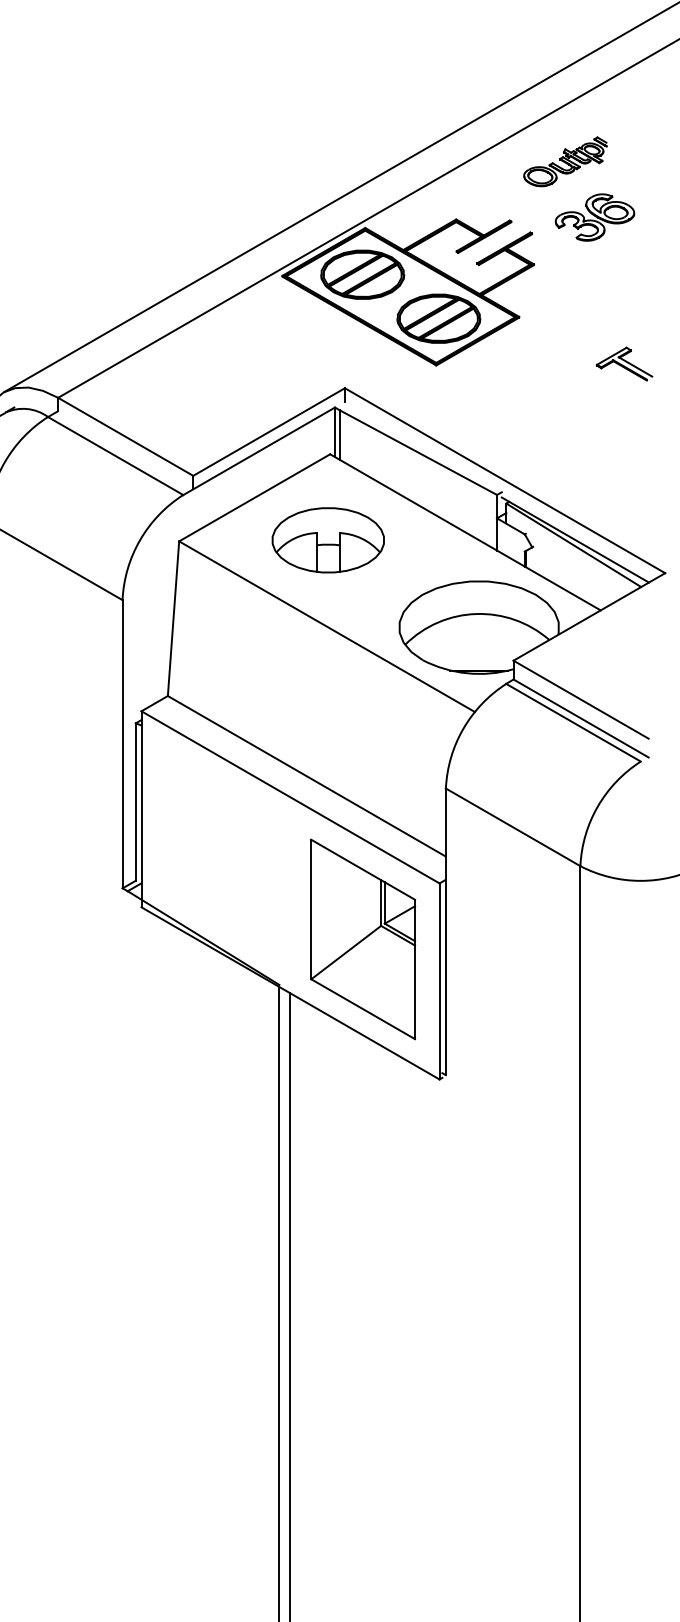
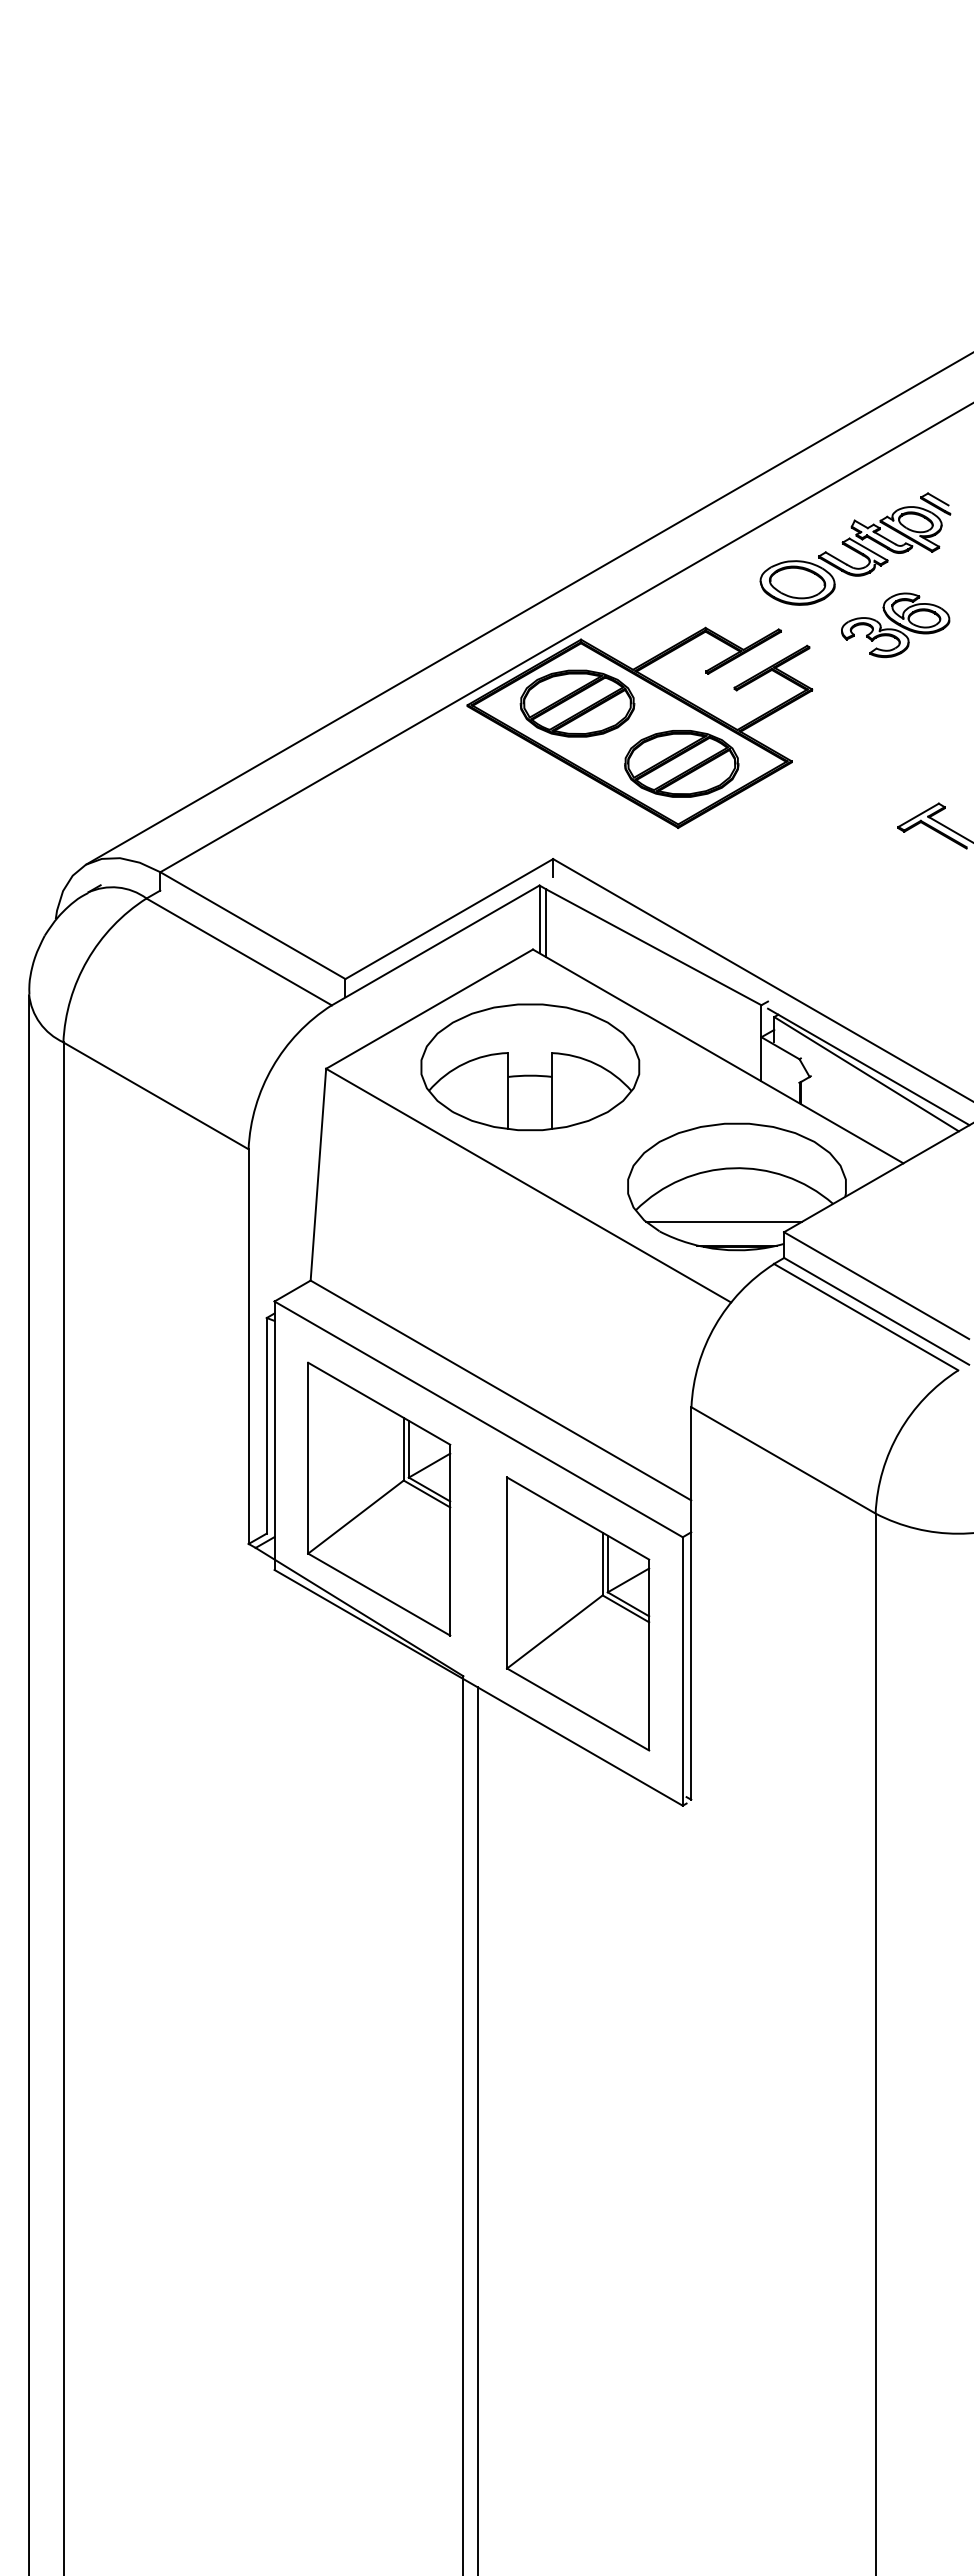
part: (565, 161) -> (855, 548), size x1.67
part: (328, 540) -> (530, 1067), size x1.43
line: (469, 652) -> (723, 1221), added
part: (218, 855) -> (379, 1498), added

